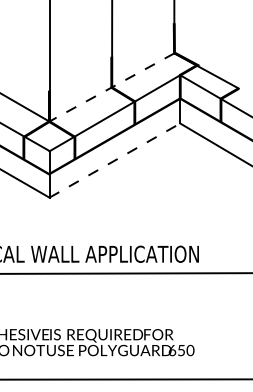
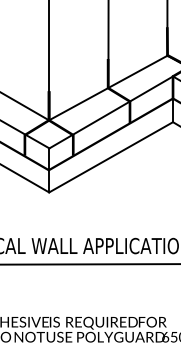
line: (111, 87) -> (107, 88), dashed -> solid
line: (115, 160) -> (111, 157), dashed -> solid

